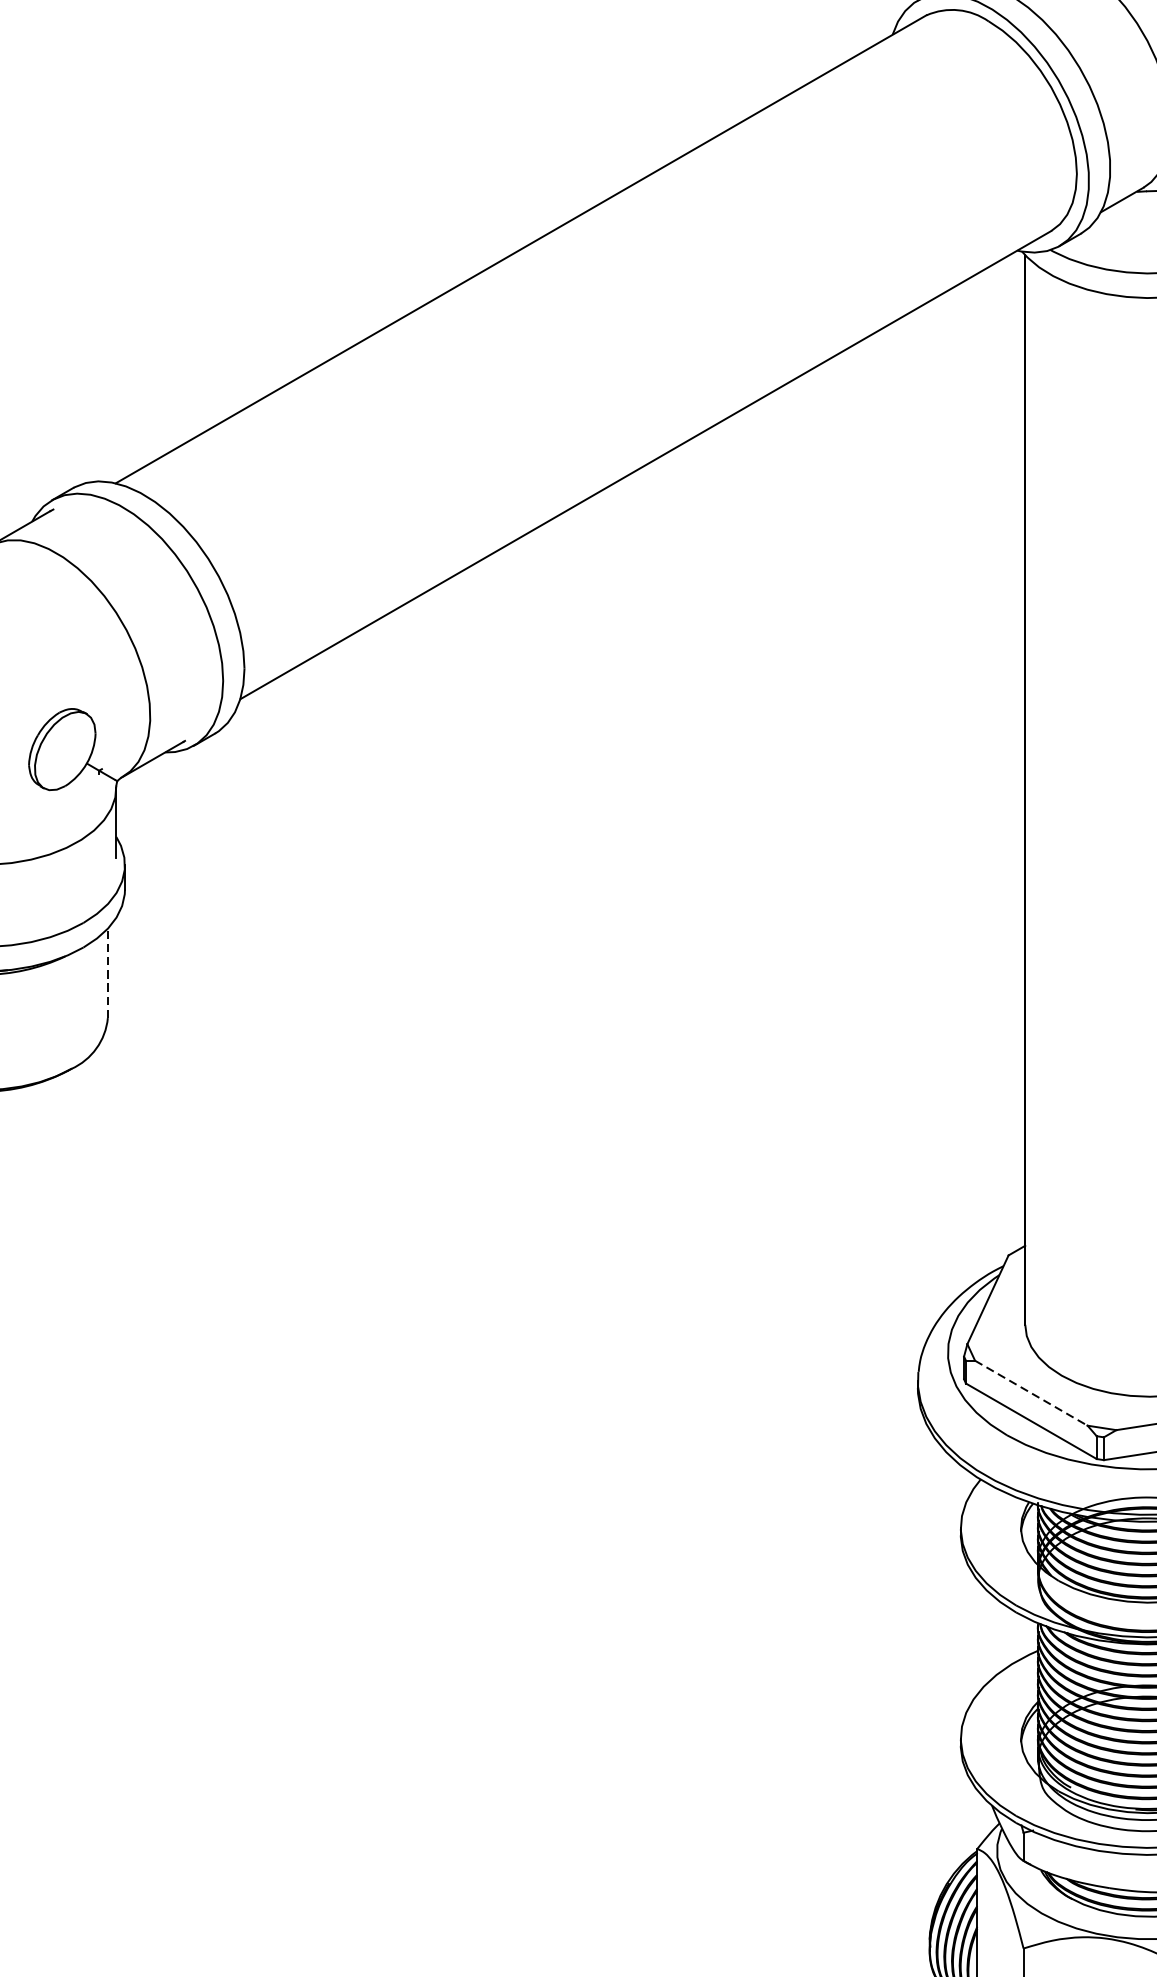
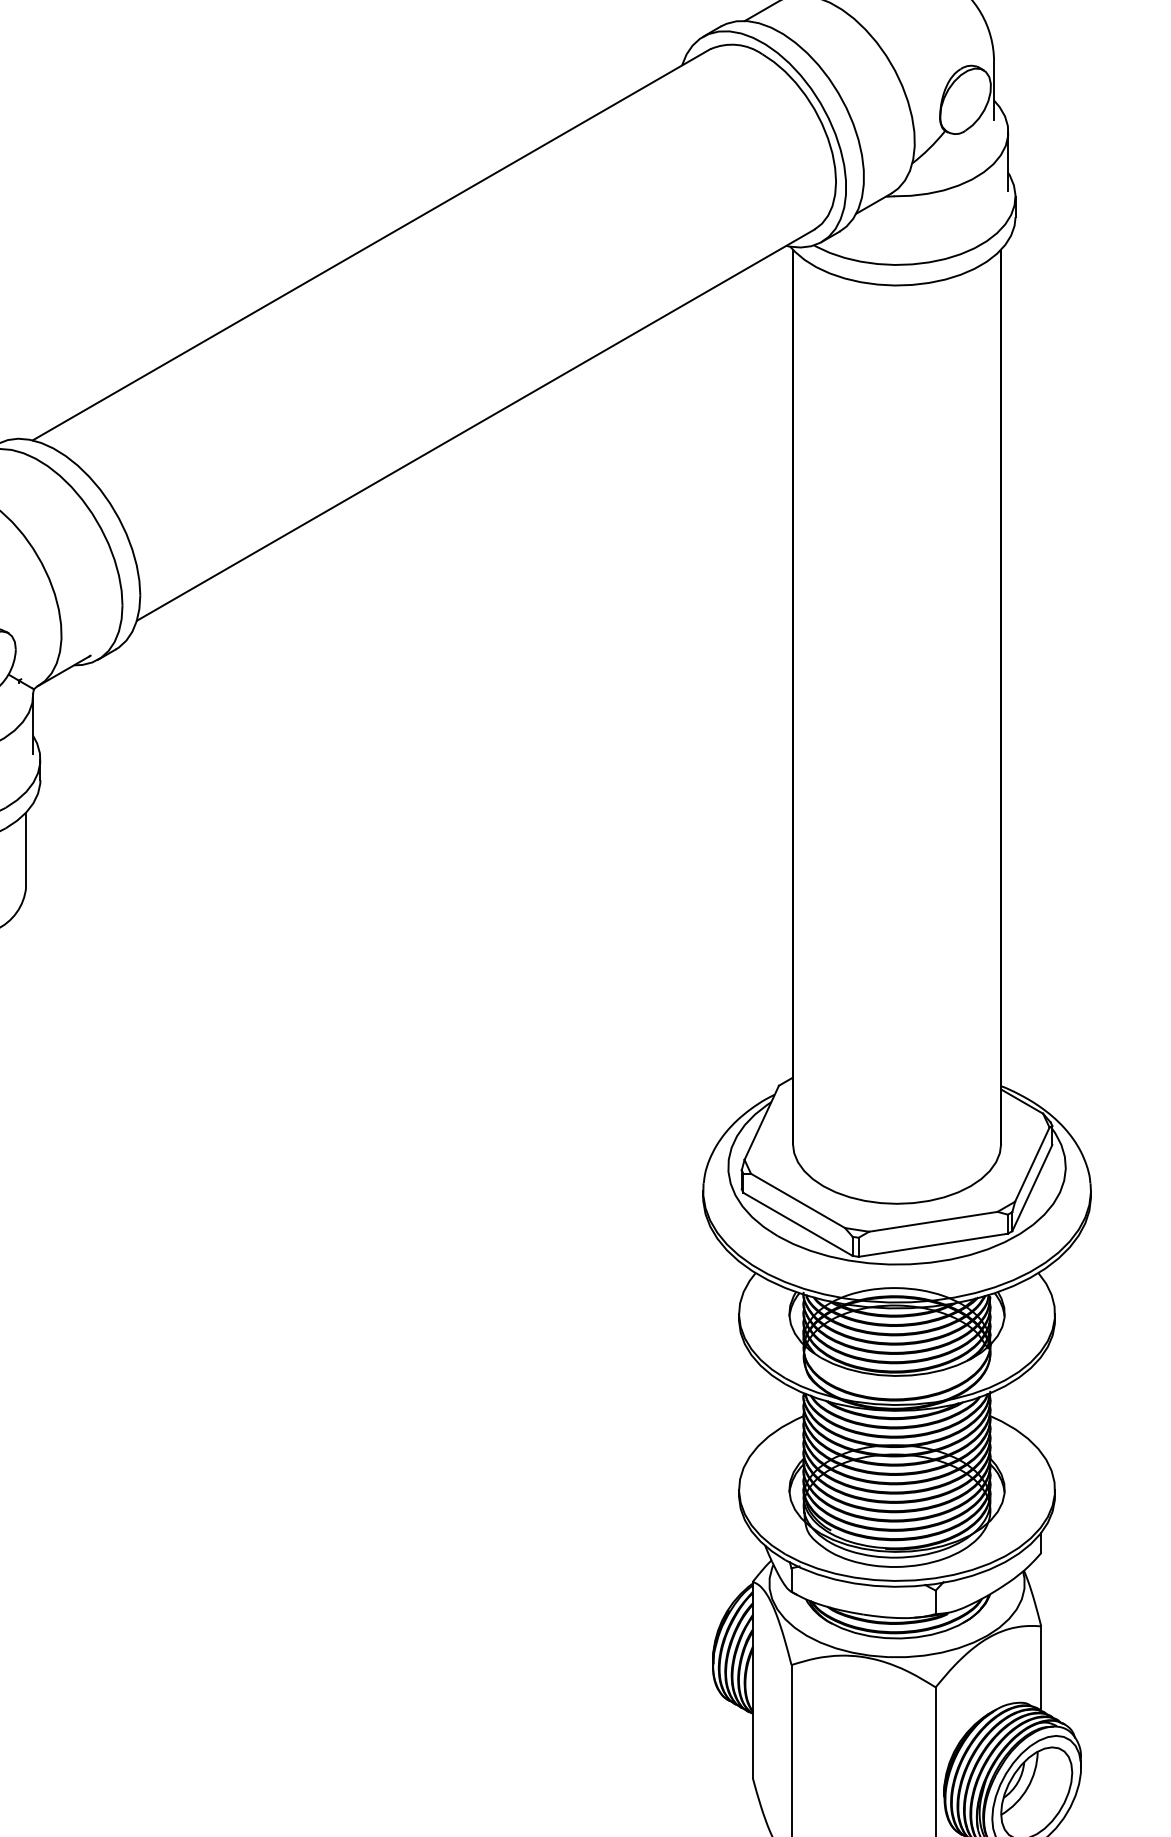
line: (108, 972) -> (26, 849), dashed -> solid
line: (1031, 1393) -> (798, 1201), dashed -> solid

